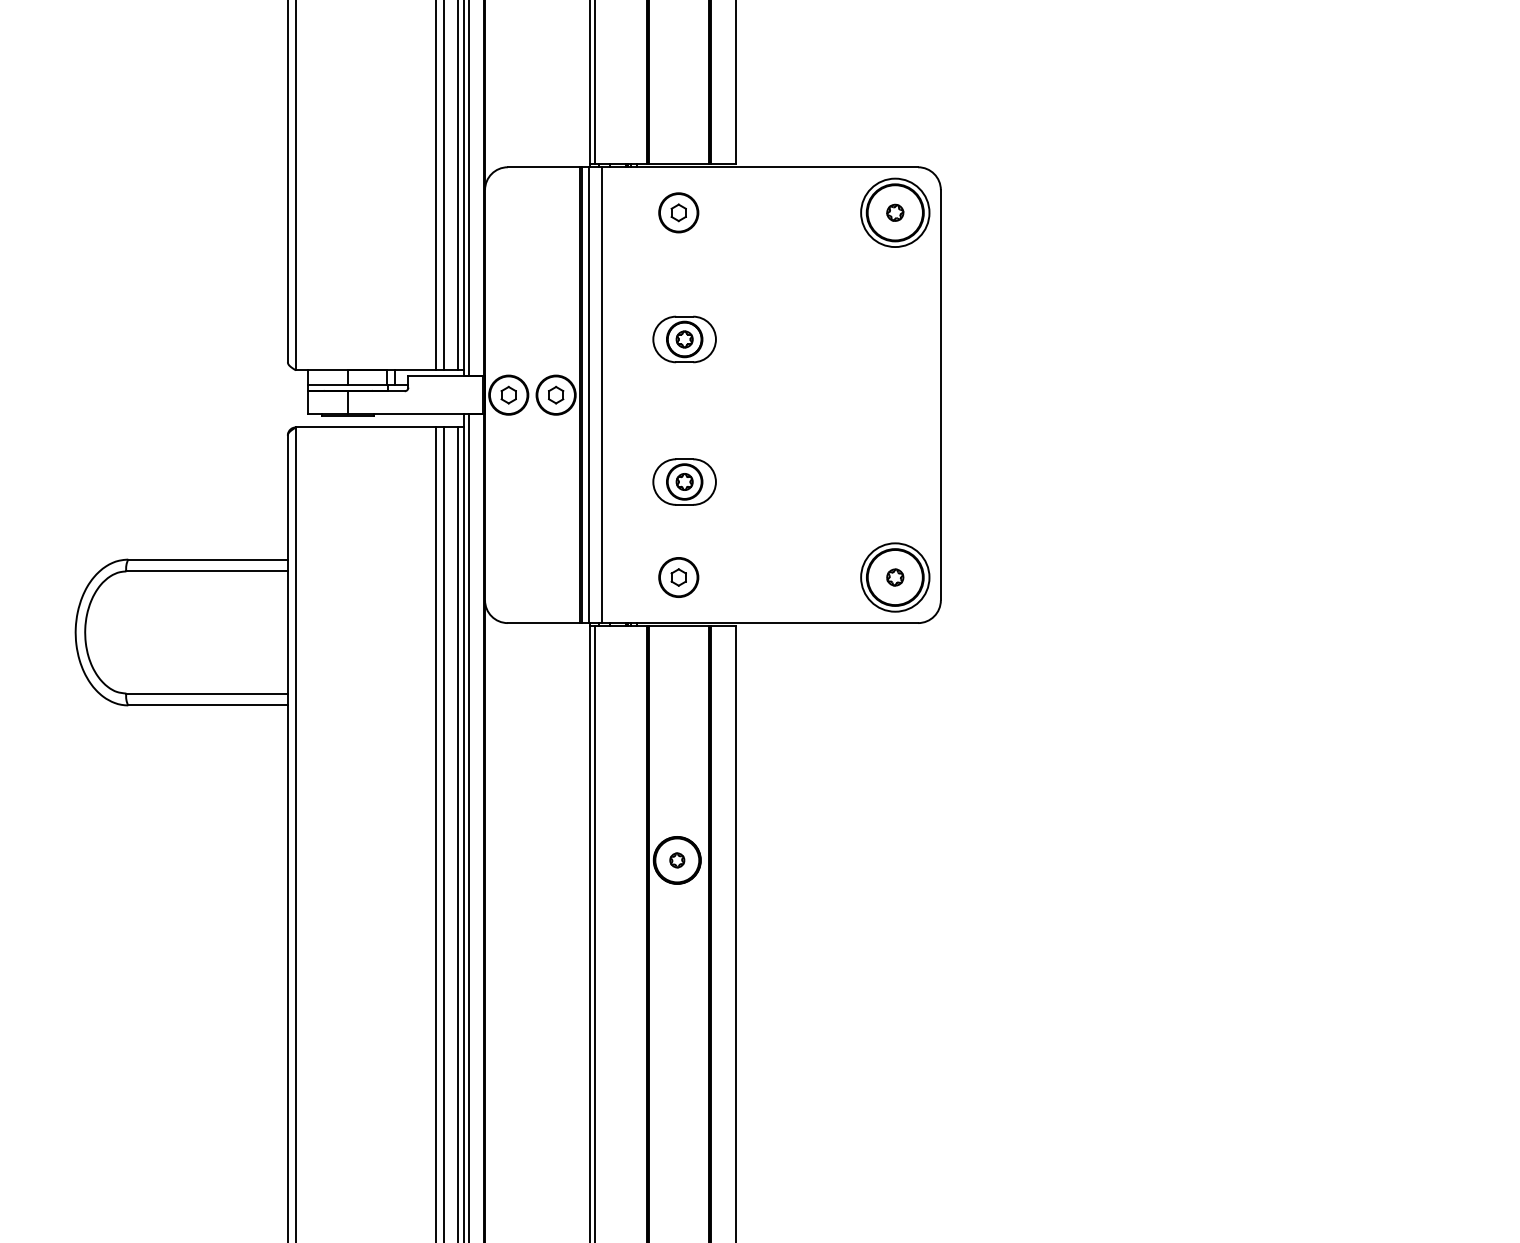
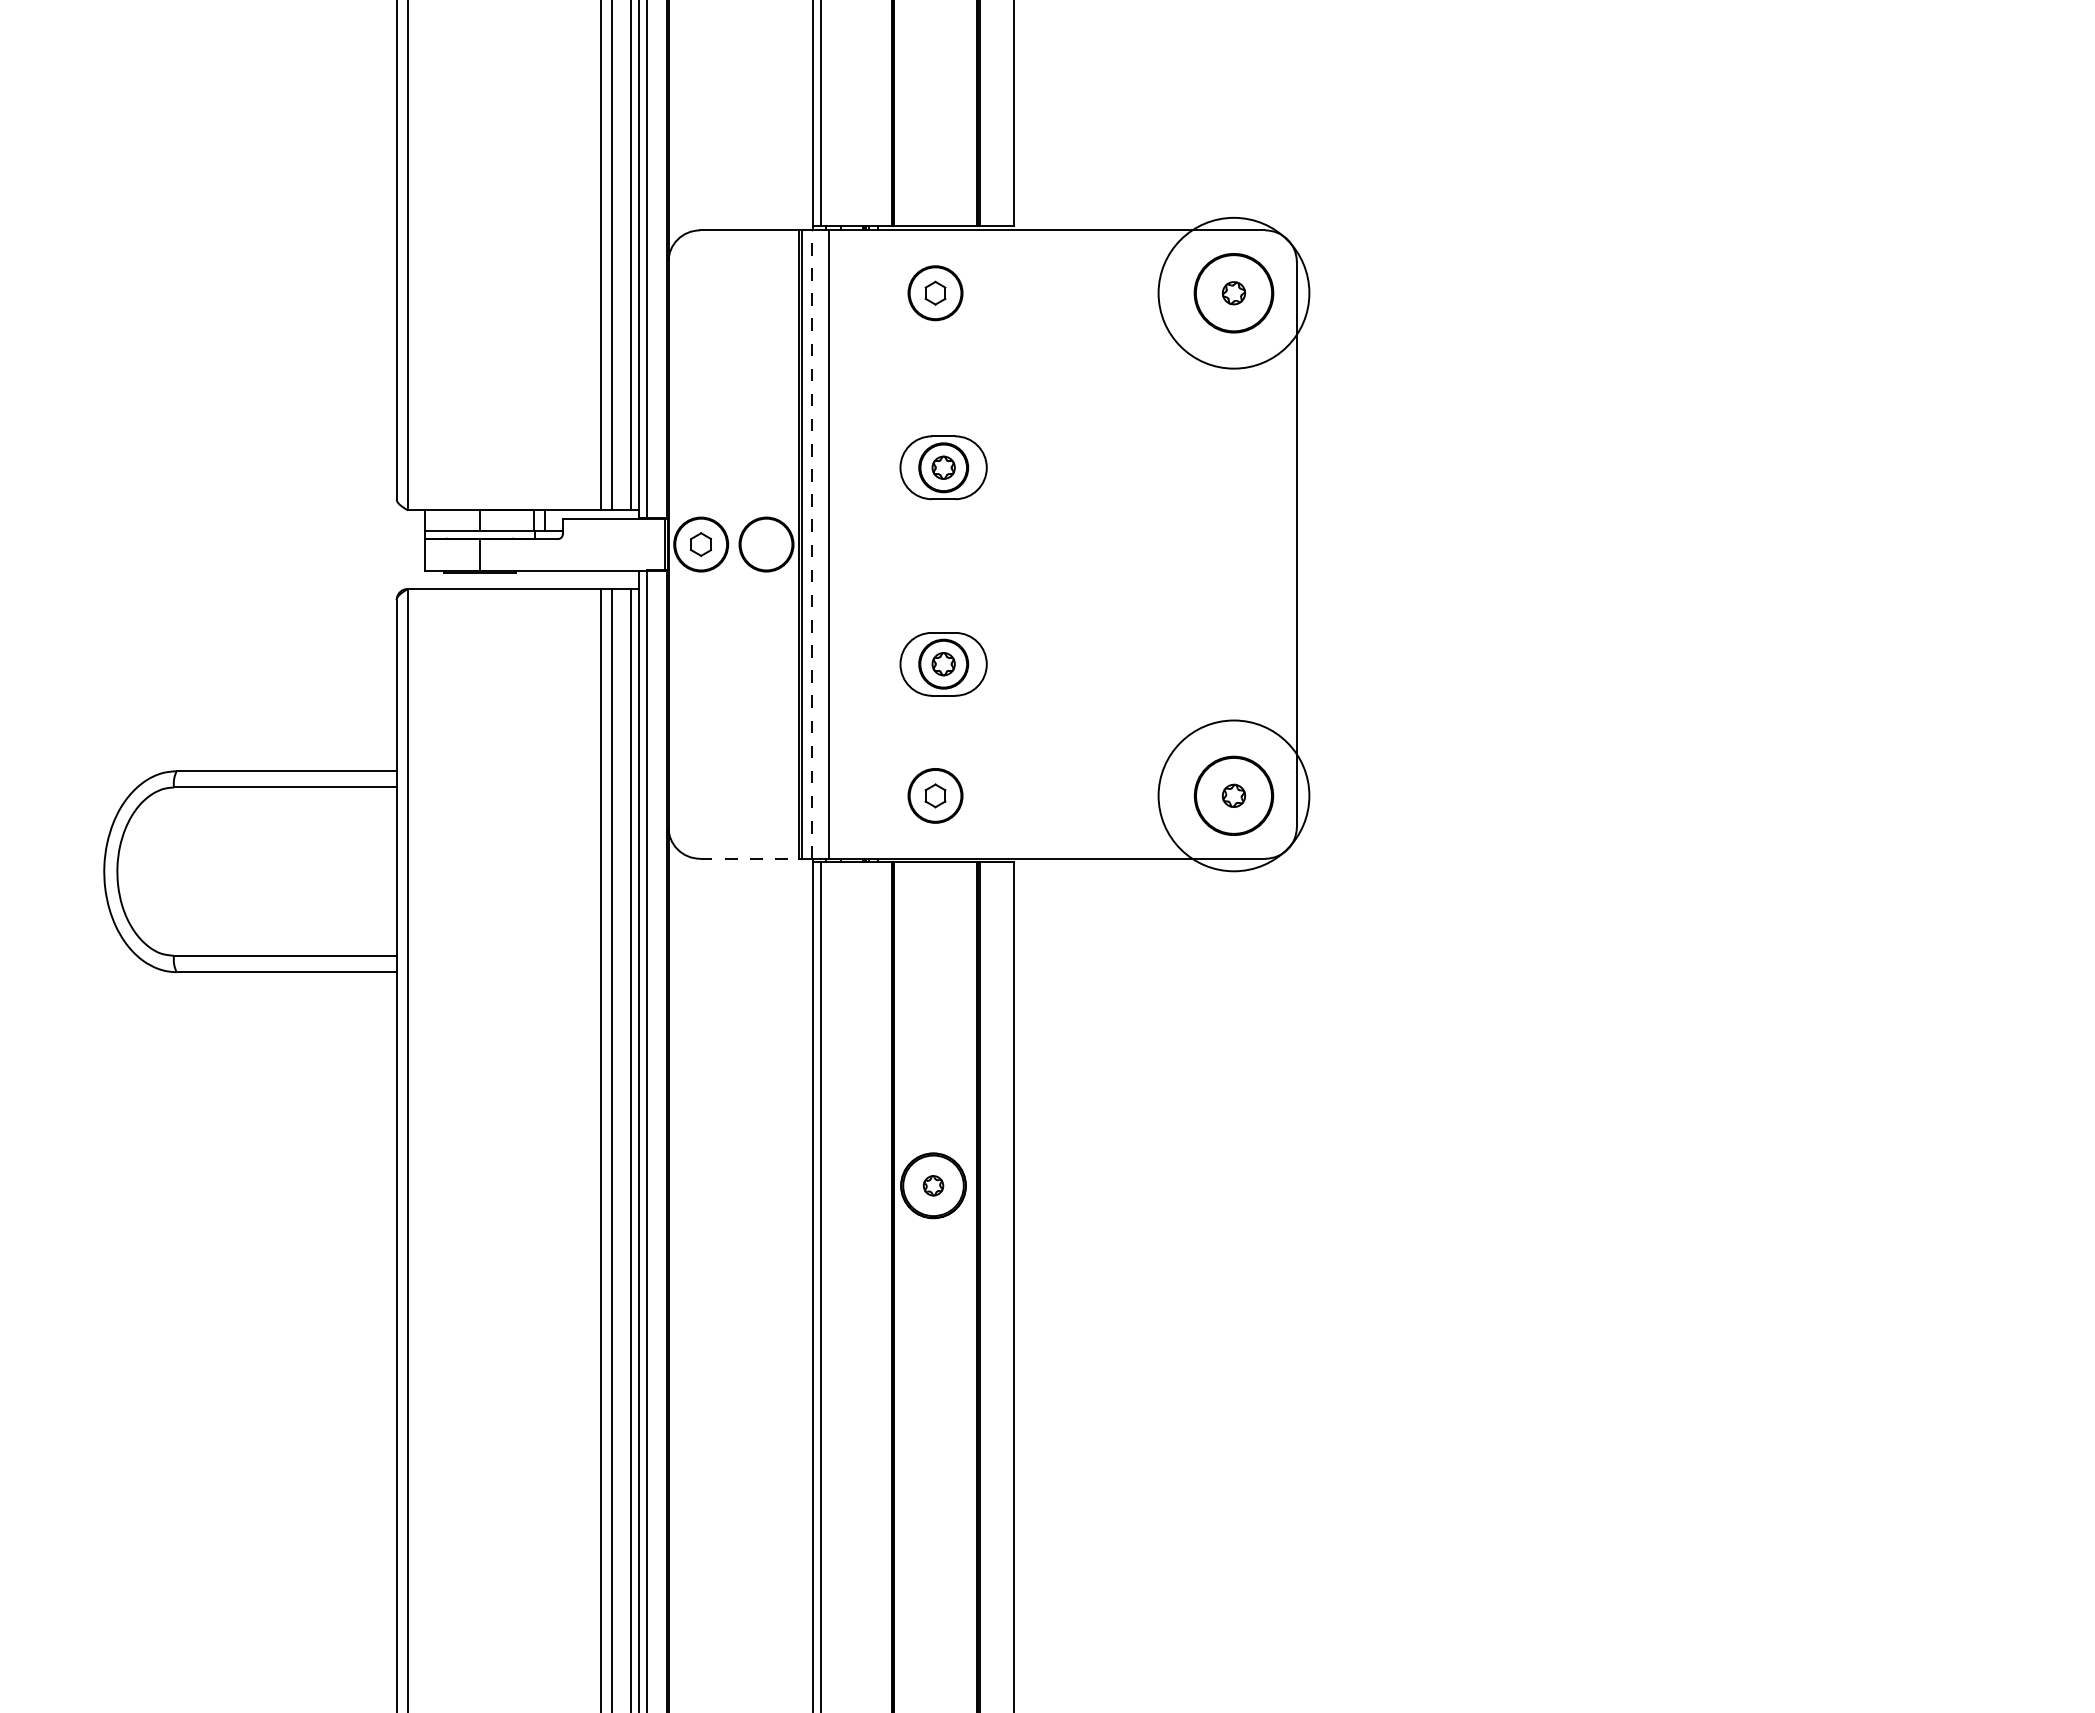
circle: (894, 213) -> (1233, 293), size x1.6
part: (556, 395) -> (766, 544), removed
line: (589, 395) -> (812, 544), solid -> dashed
circle: (894, 577) -> (1233, 795), size x1.6
line: (543, 622) -> (749, 858), solid -> dashed

